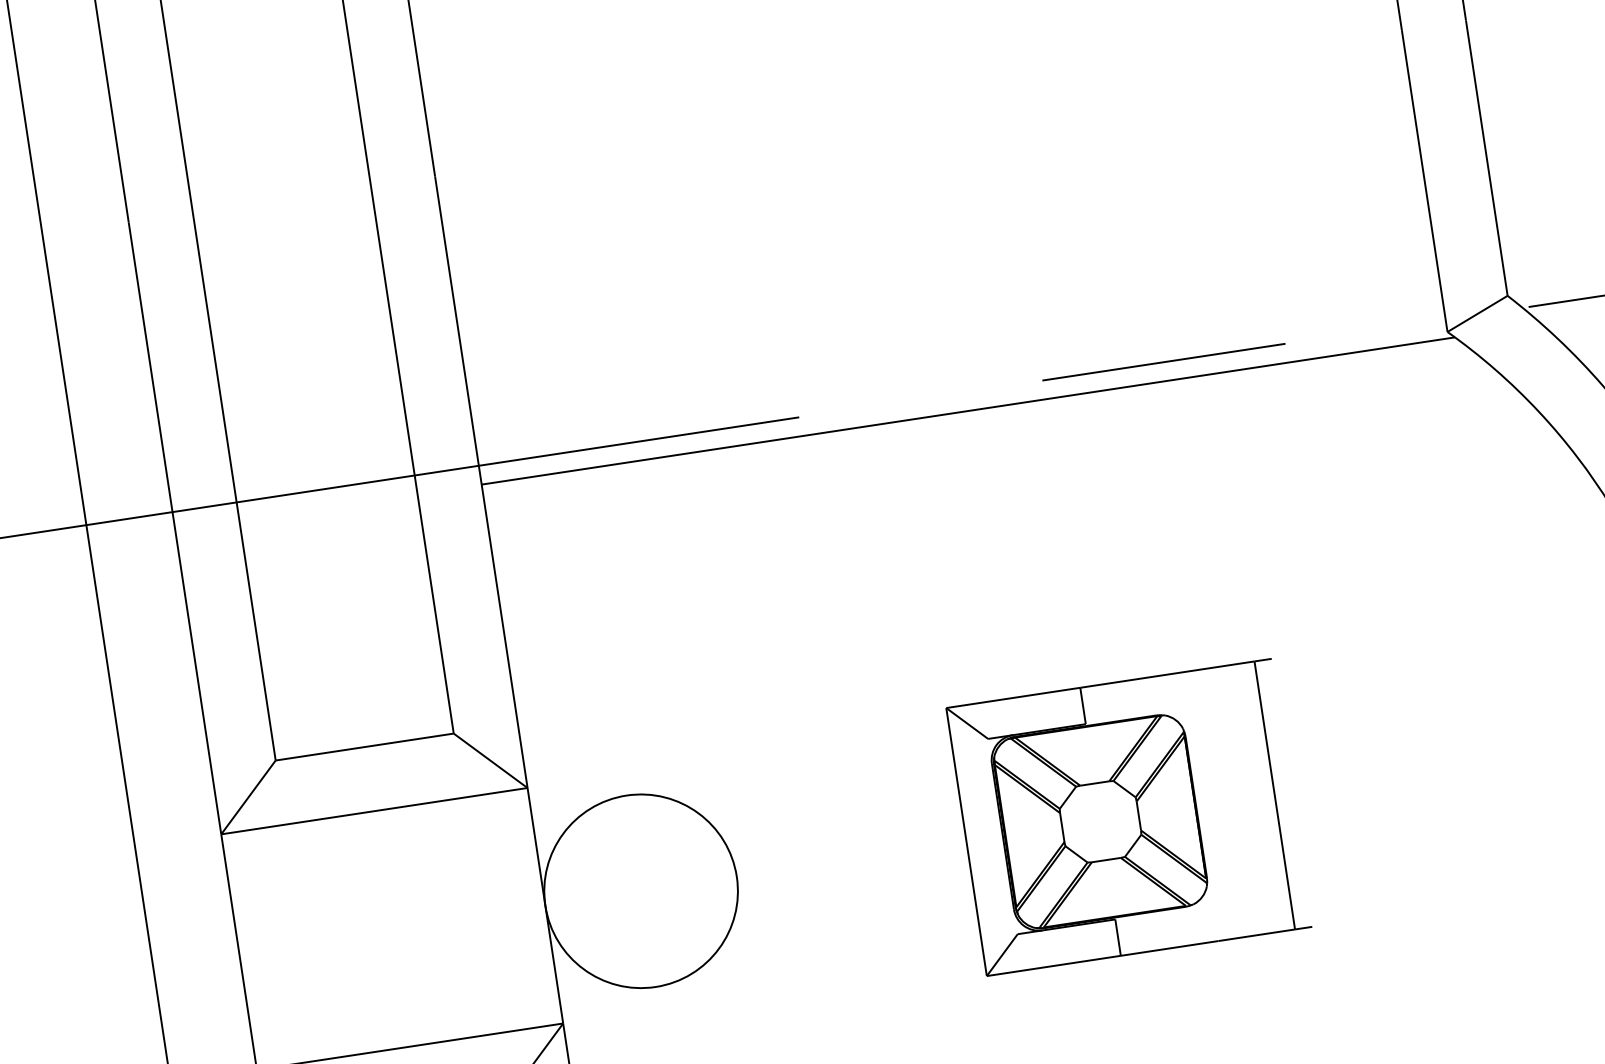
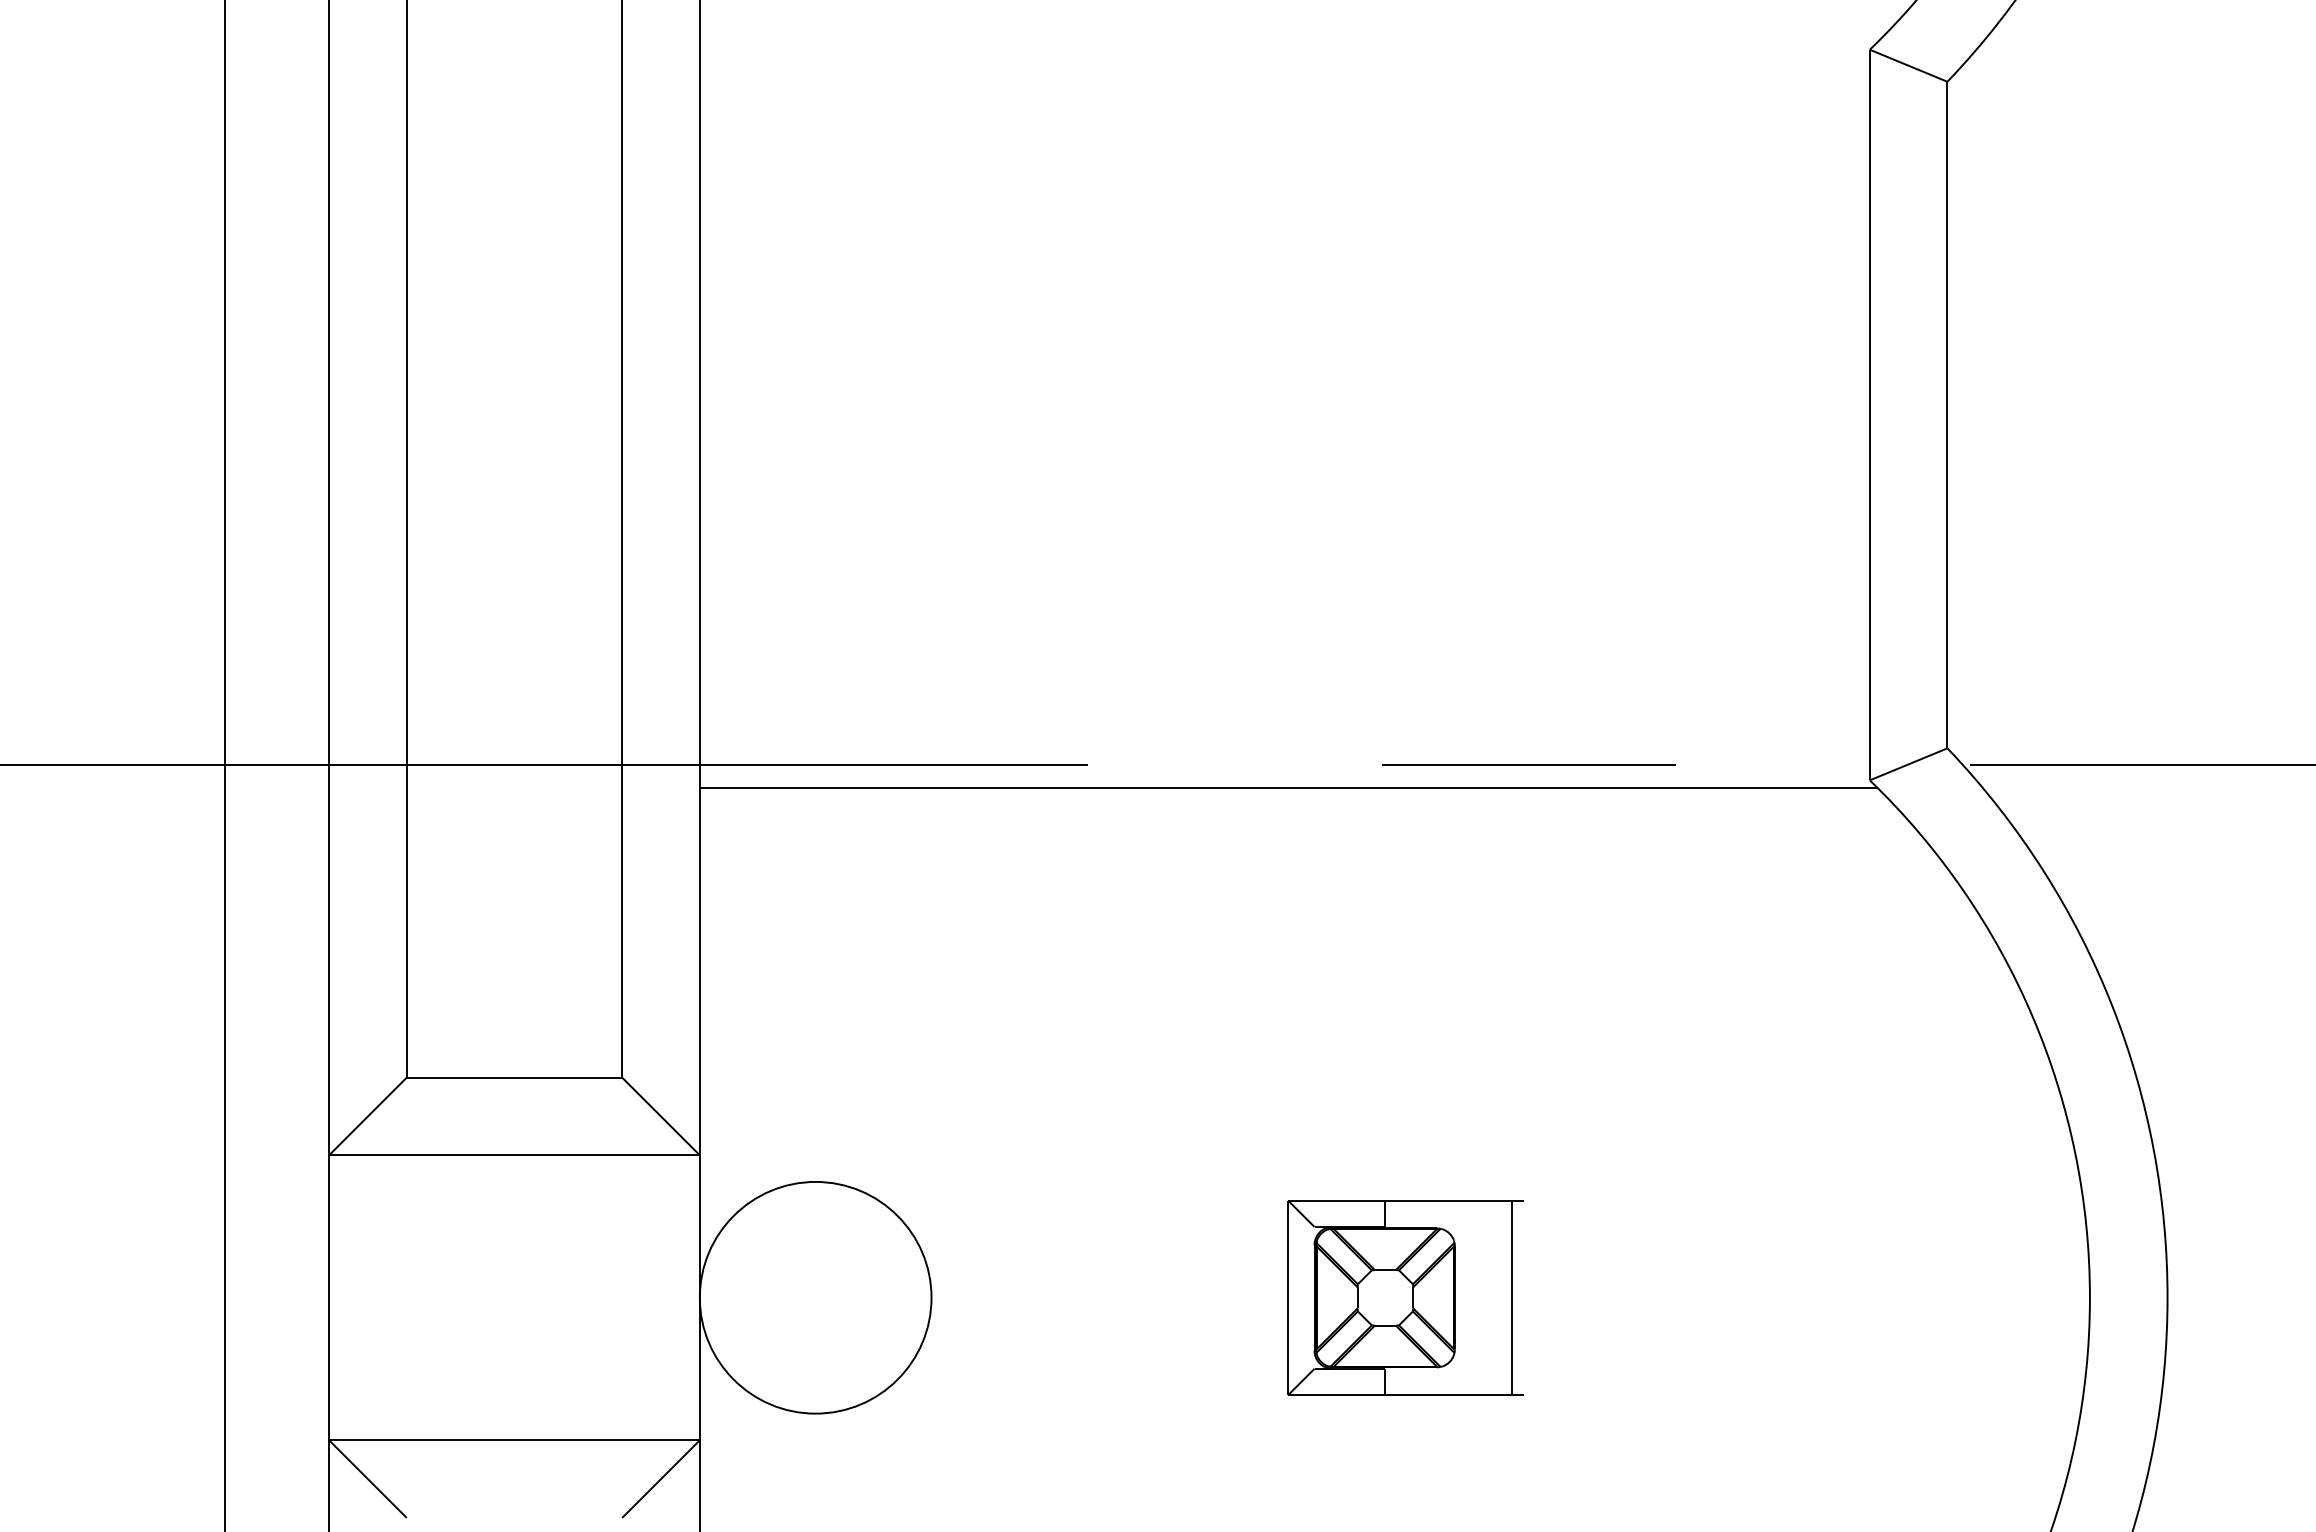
part: (1128, 817) -> (1405, 1297), size x0.6

